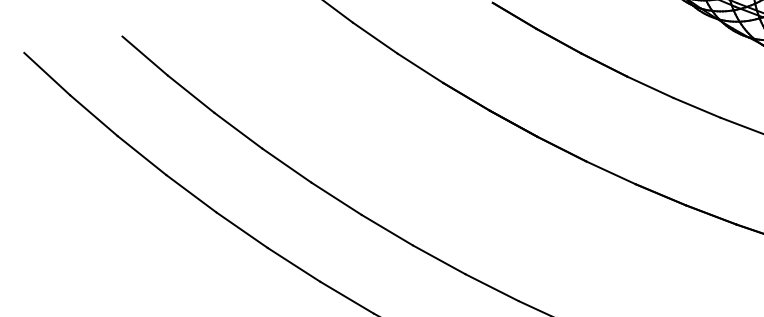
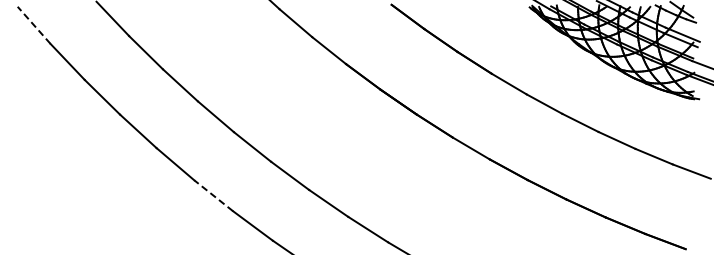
line: (47, 74) -> (34, 25), solid -> dashed
line: (293, 264) -> (213, 195), solid -> dashed

